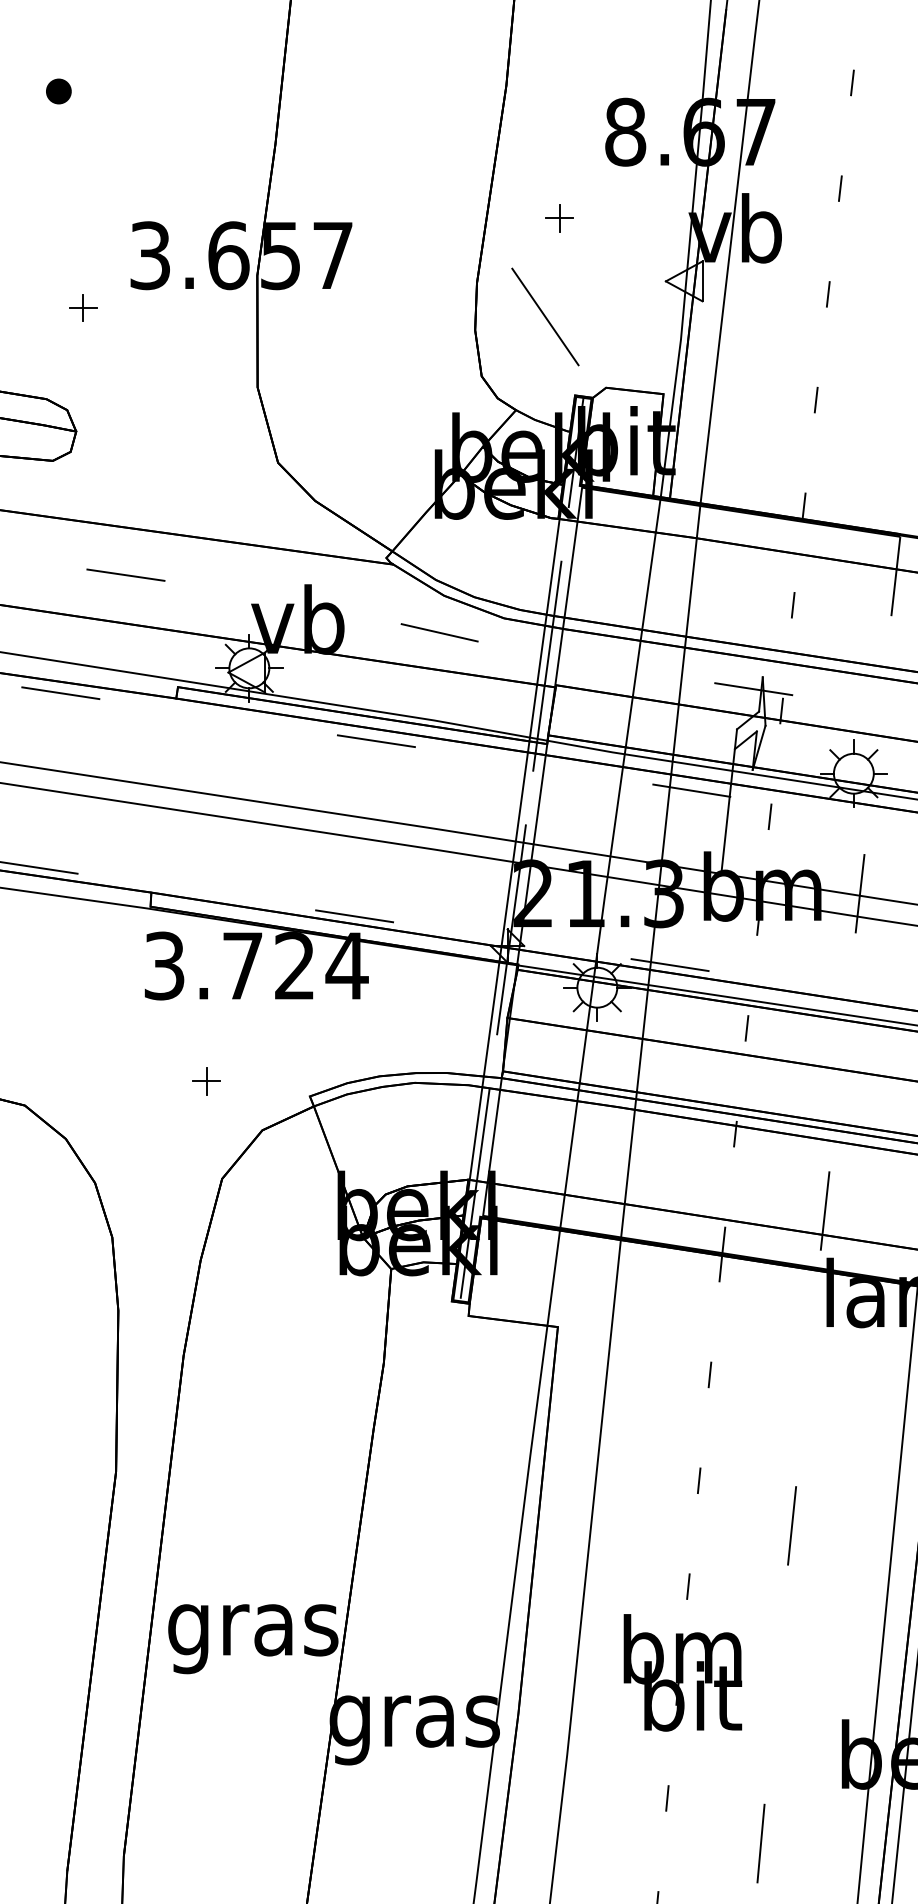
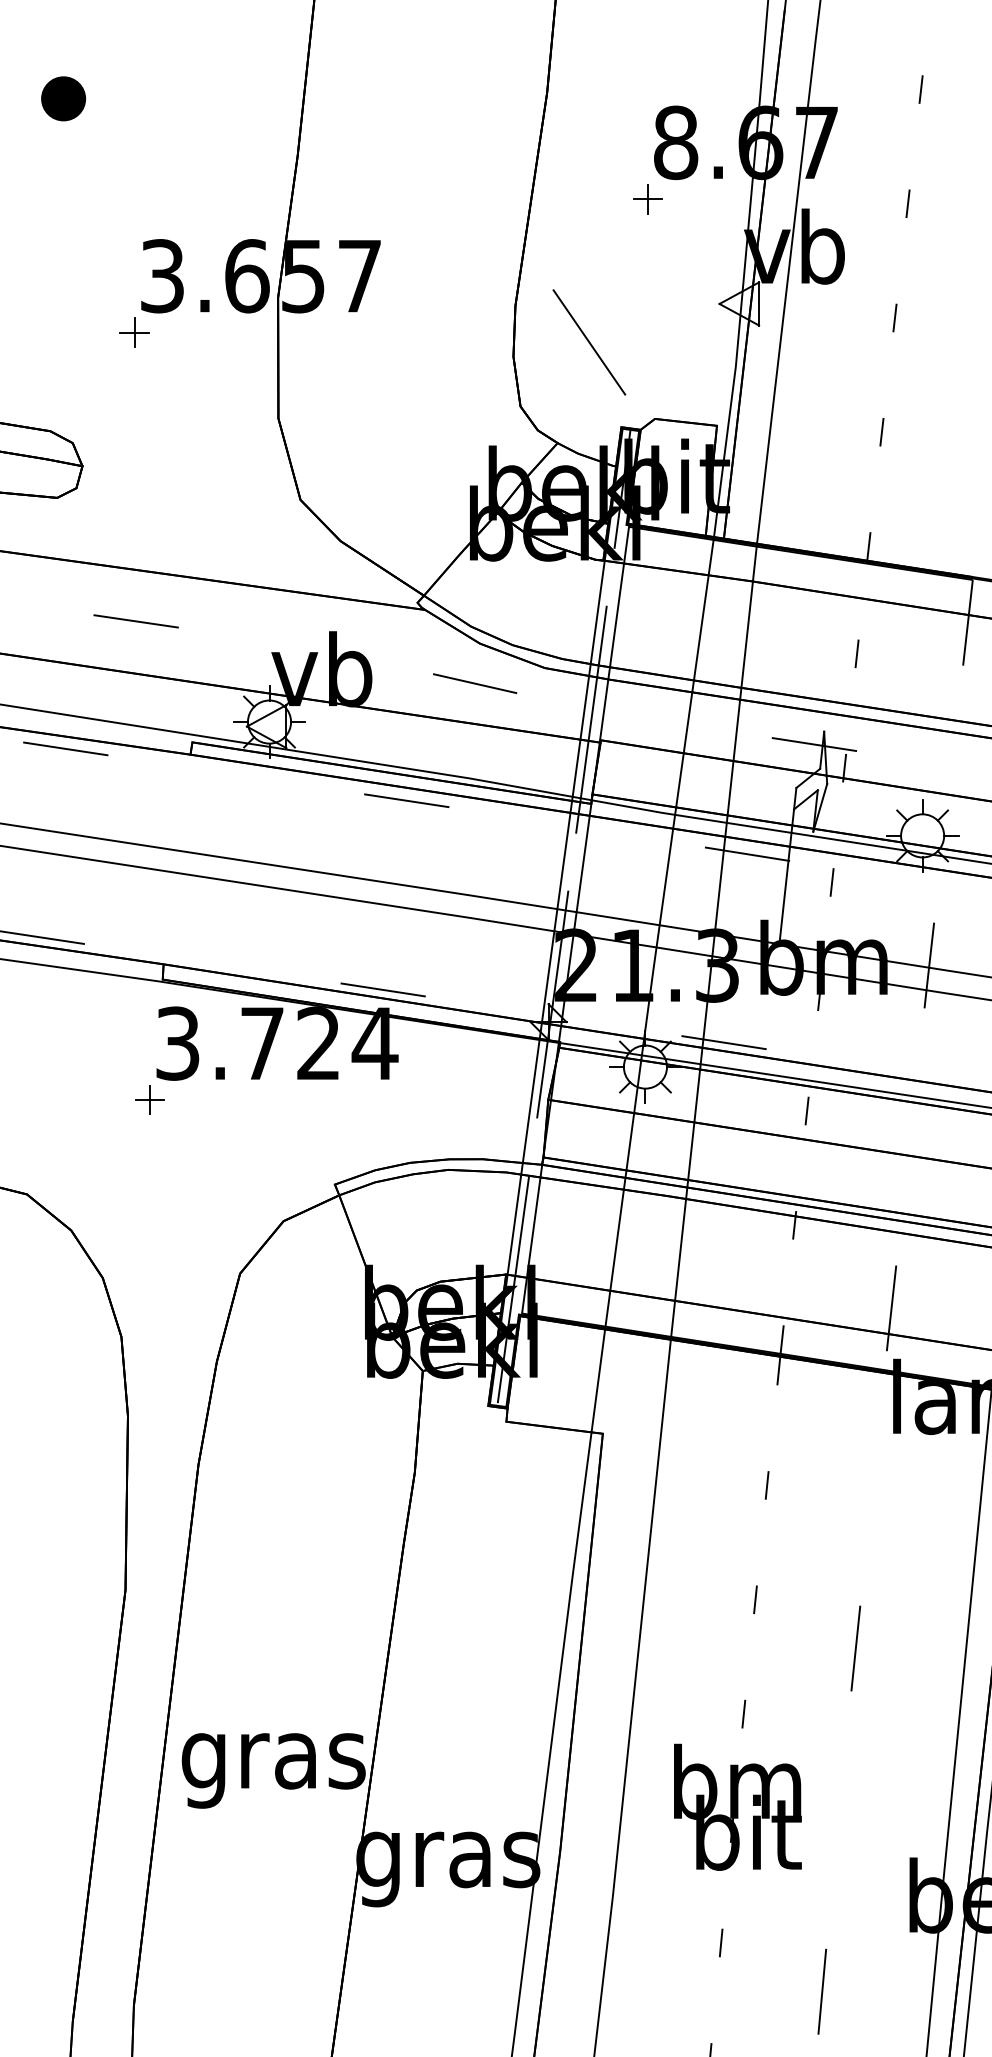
part: (58, 91) -> (63, 98), size x1.67
part: (559, 218) -> (647, 199), moved
part: (83, 307) -> (134, 332), moved
part: (206, 1081) -> (149, 1100), moved

